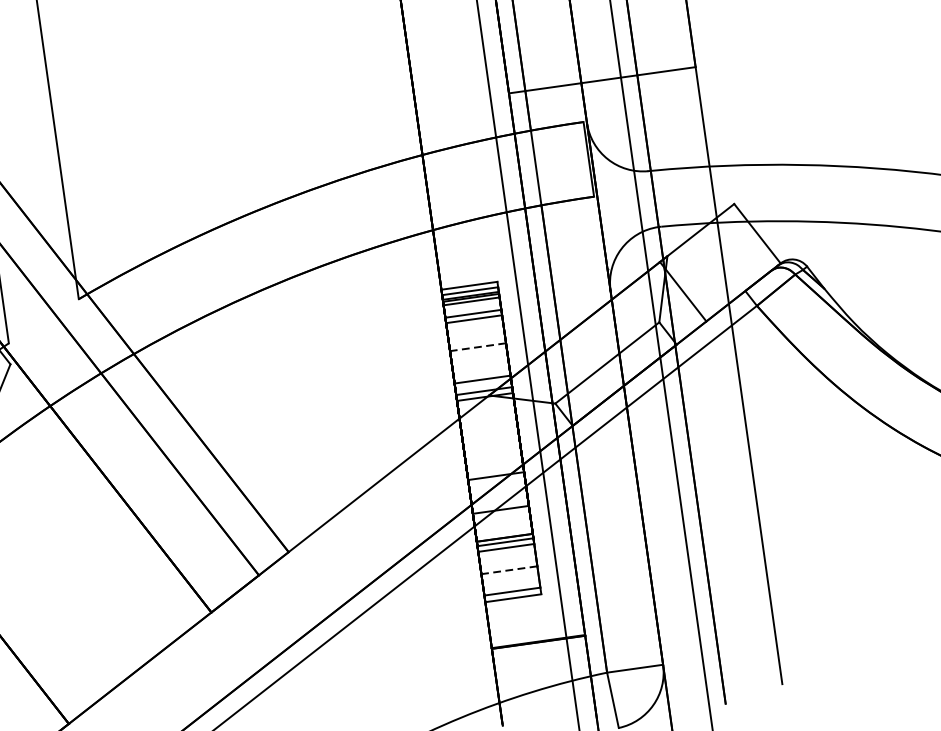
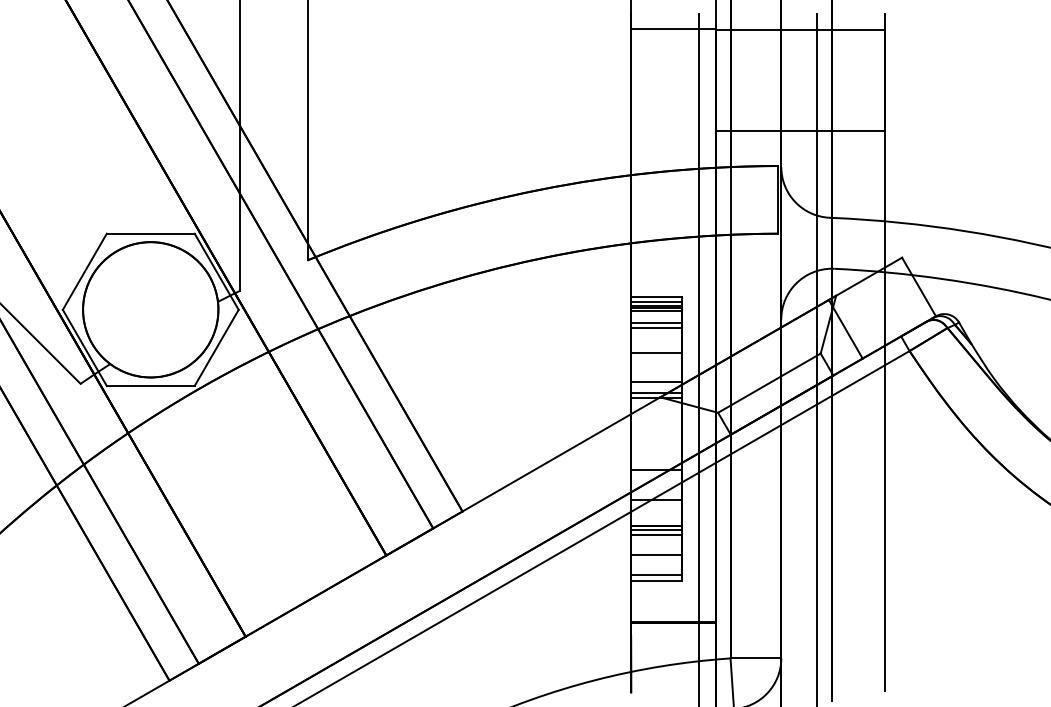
line: (476, 346) -> (655, 352), dashed -> solid
line: (508, 570) -> (655, 555), dashed -> solid

